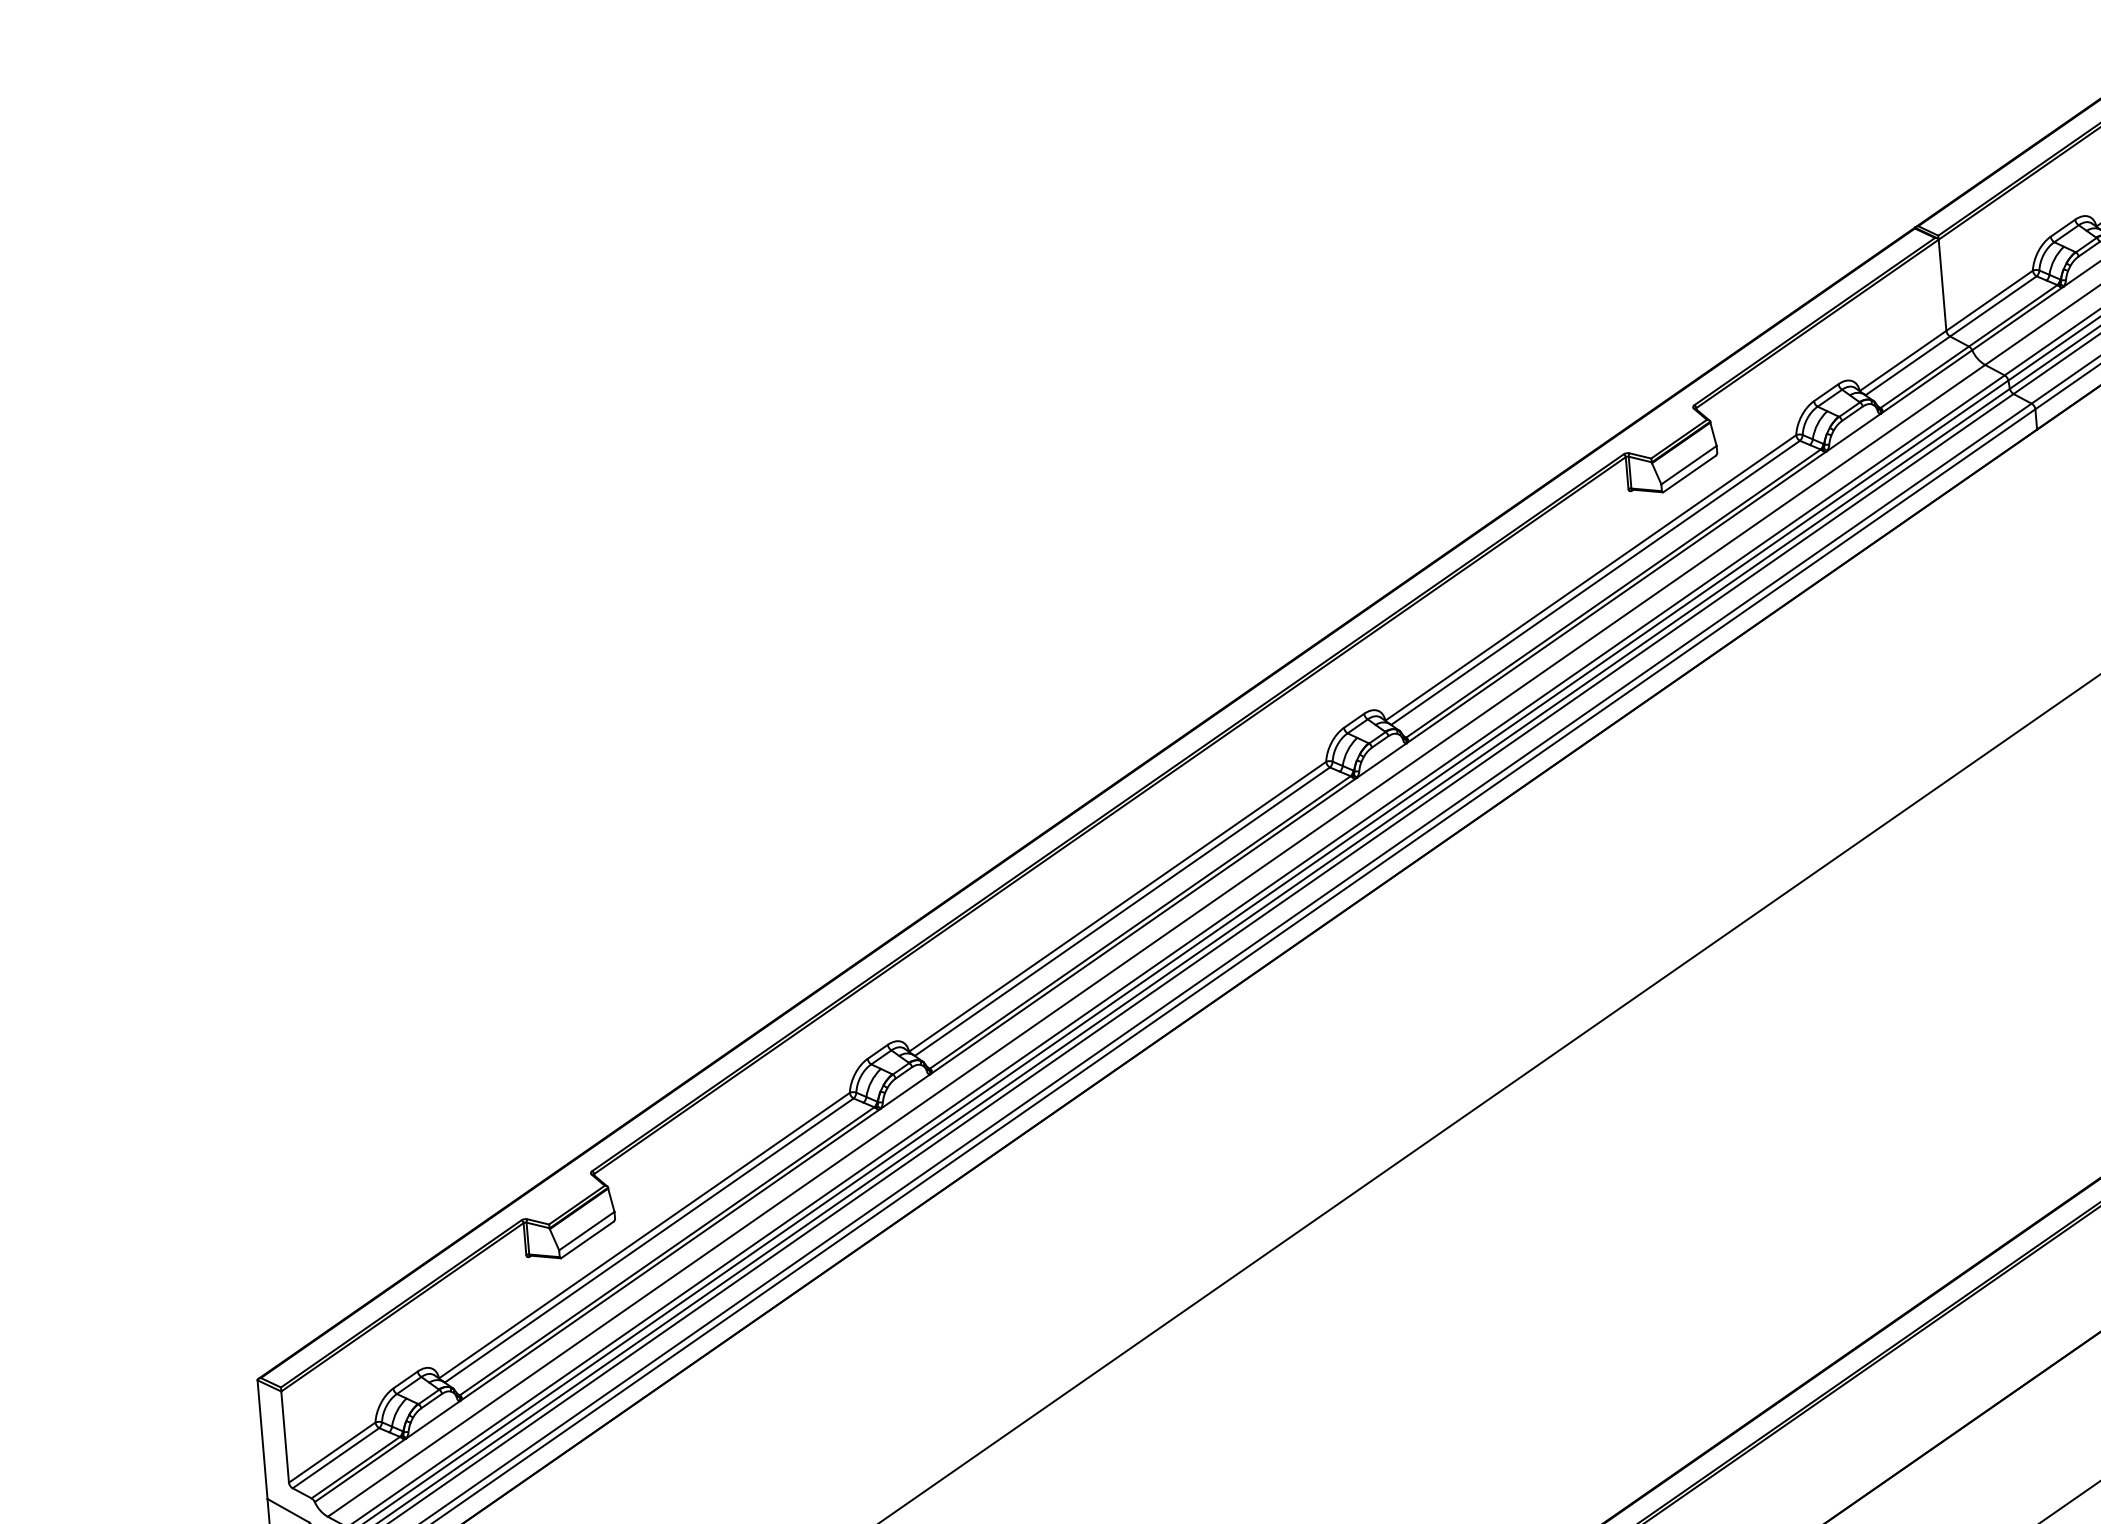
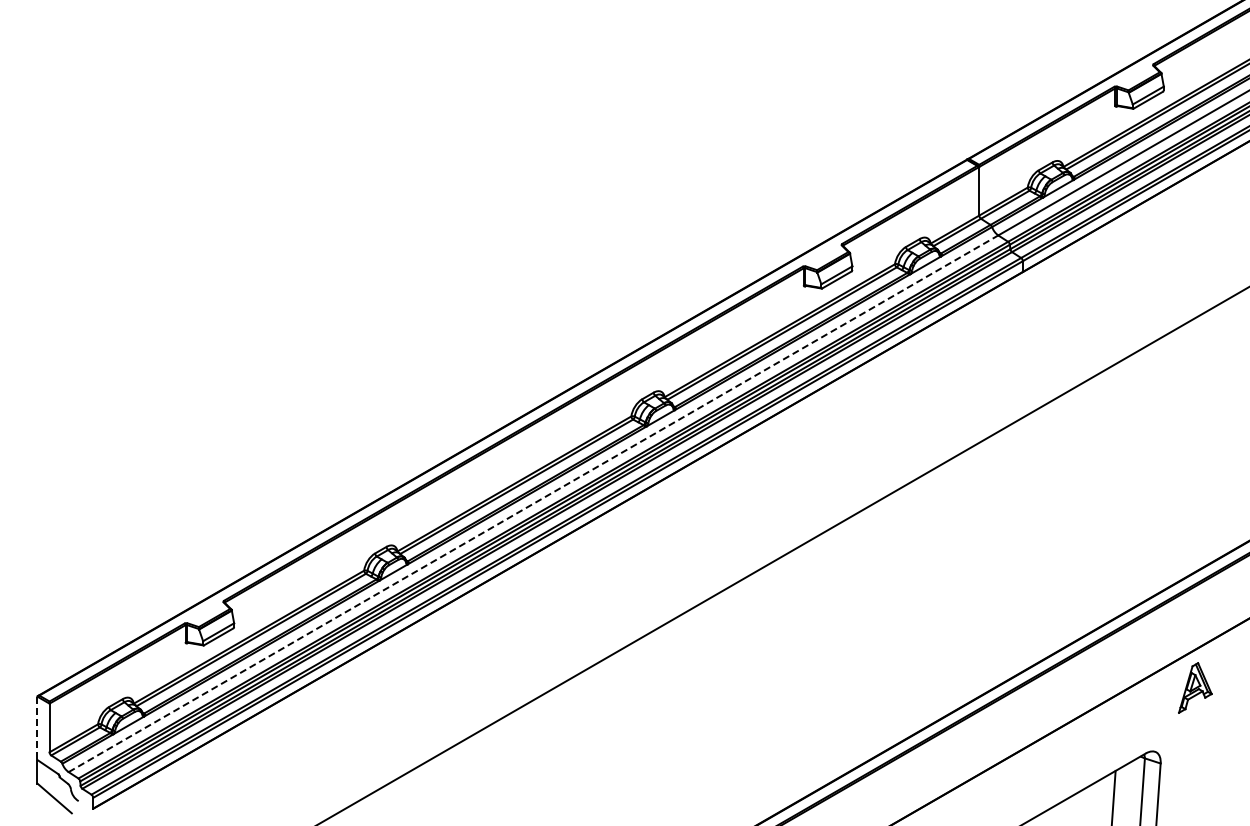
line: (1156, 940) -> (533, 503), solid -> dashed
line: (262, 1439) -> (37, 728), solid -> dashed

